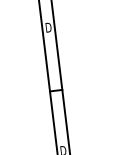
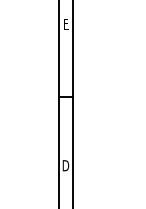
text: (48, 26) -> (66, 23), D -> E

